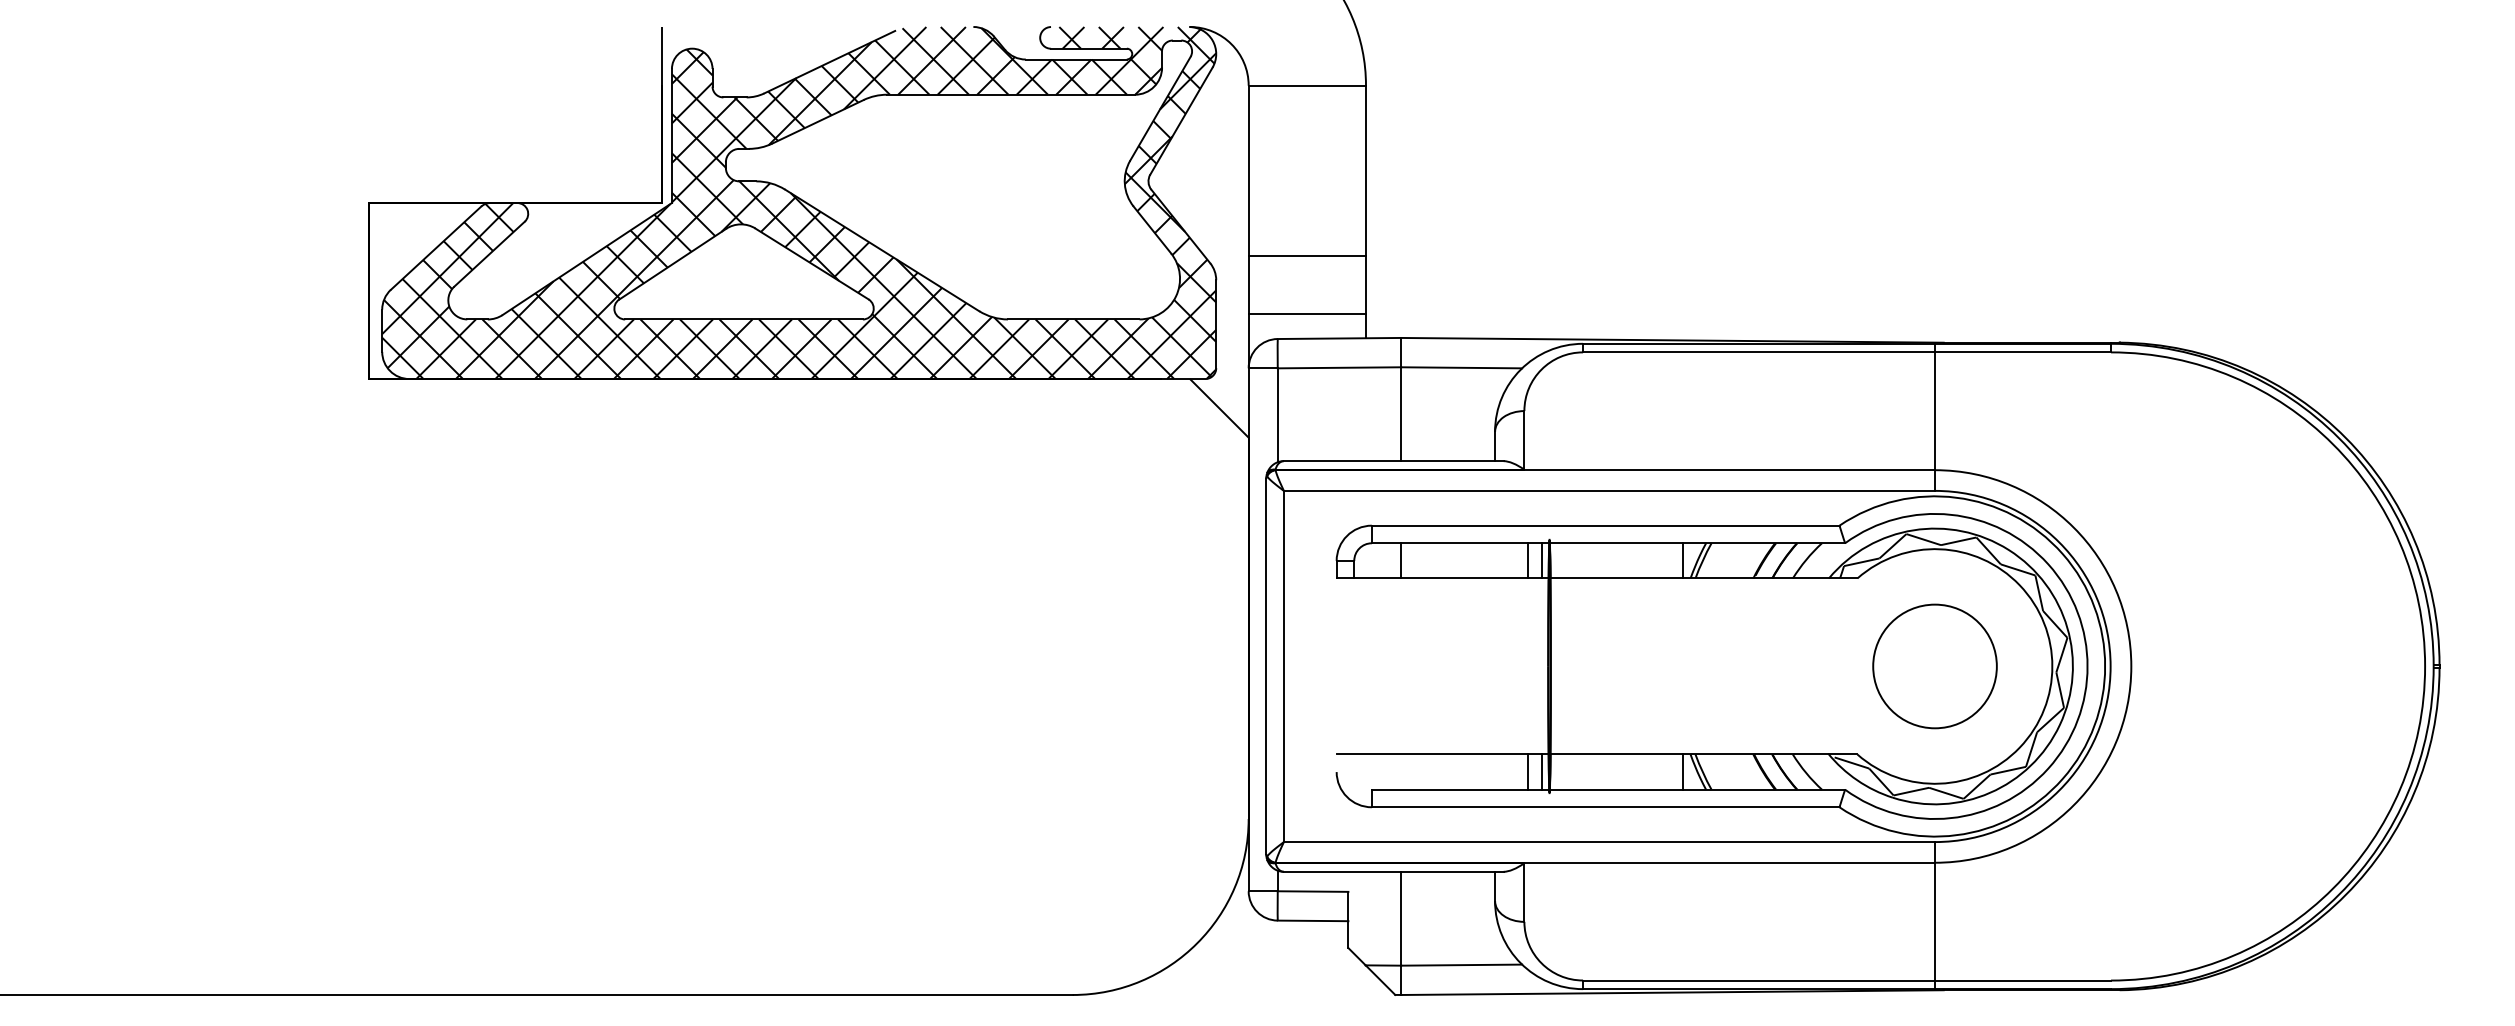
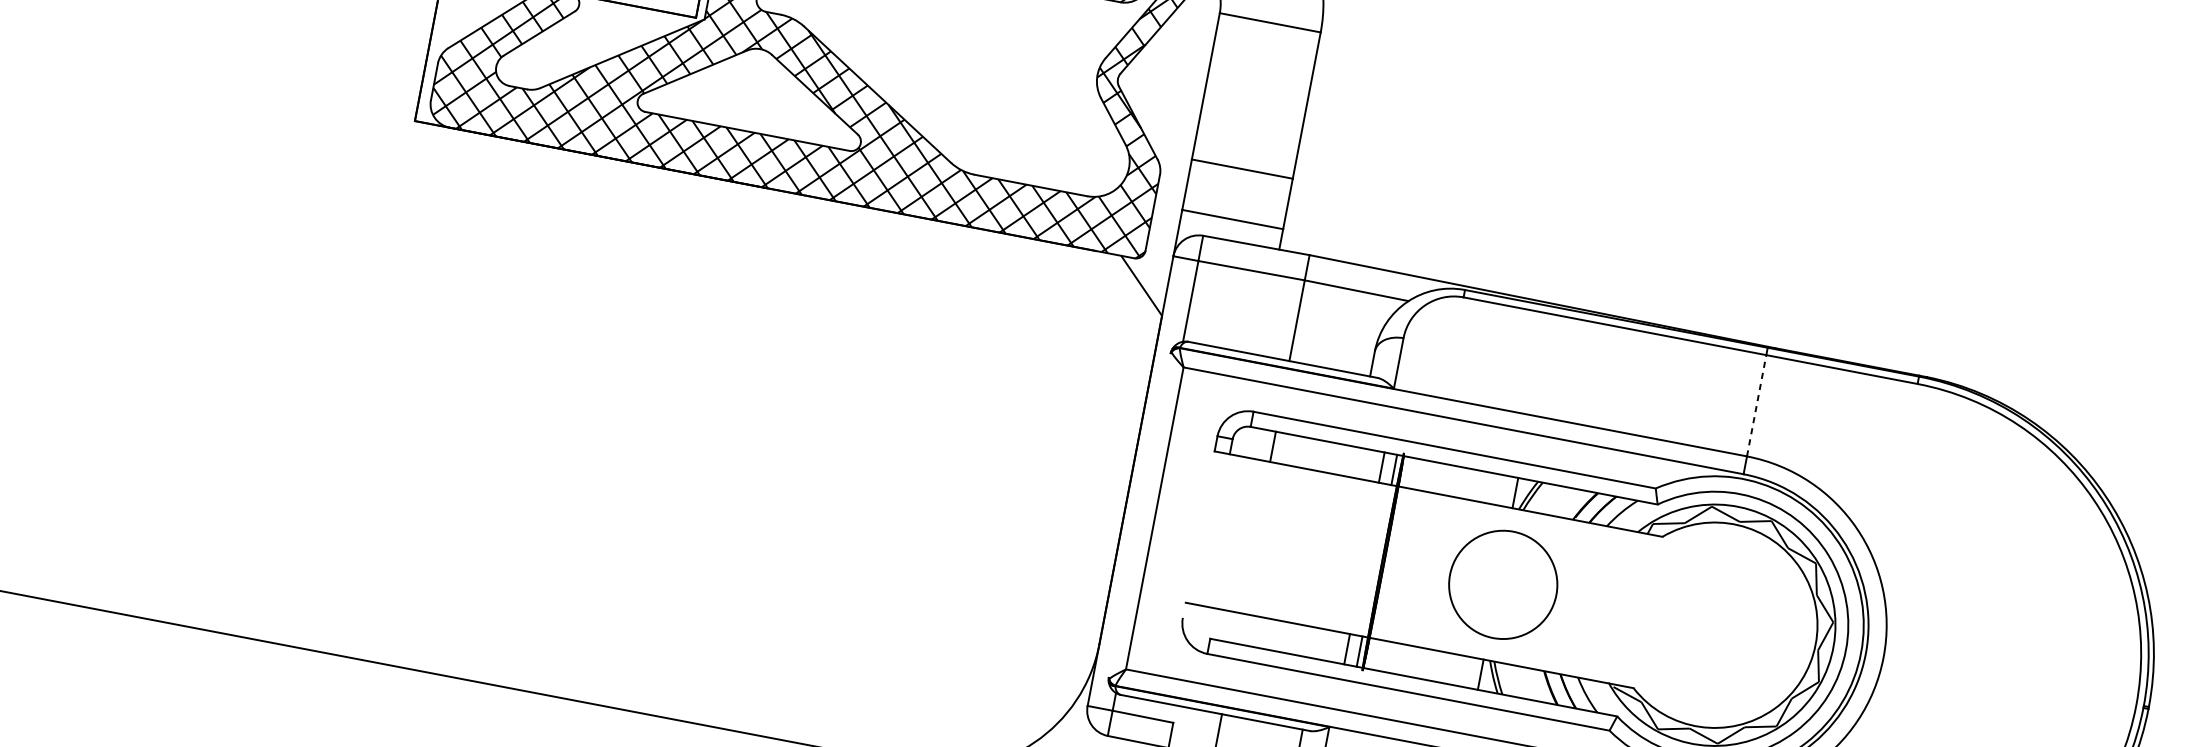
line: (1935, 411) -> (1757, 406), solid -> dashed
line: (1266, 666) -> (1139, 515), removed
circle: (1934, 666) -> (1502, 584), moved

